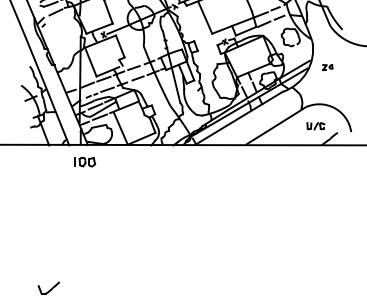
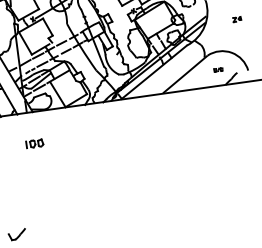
part: (327, 67) -> (237, 19), moved
part: (315, 126) -> (218, 70), size x0.6
part: (85, 162) -> (35, 144), moved

